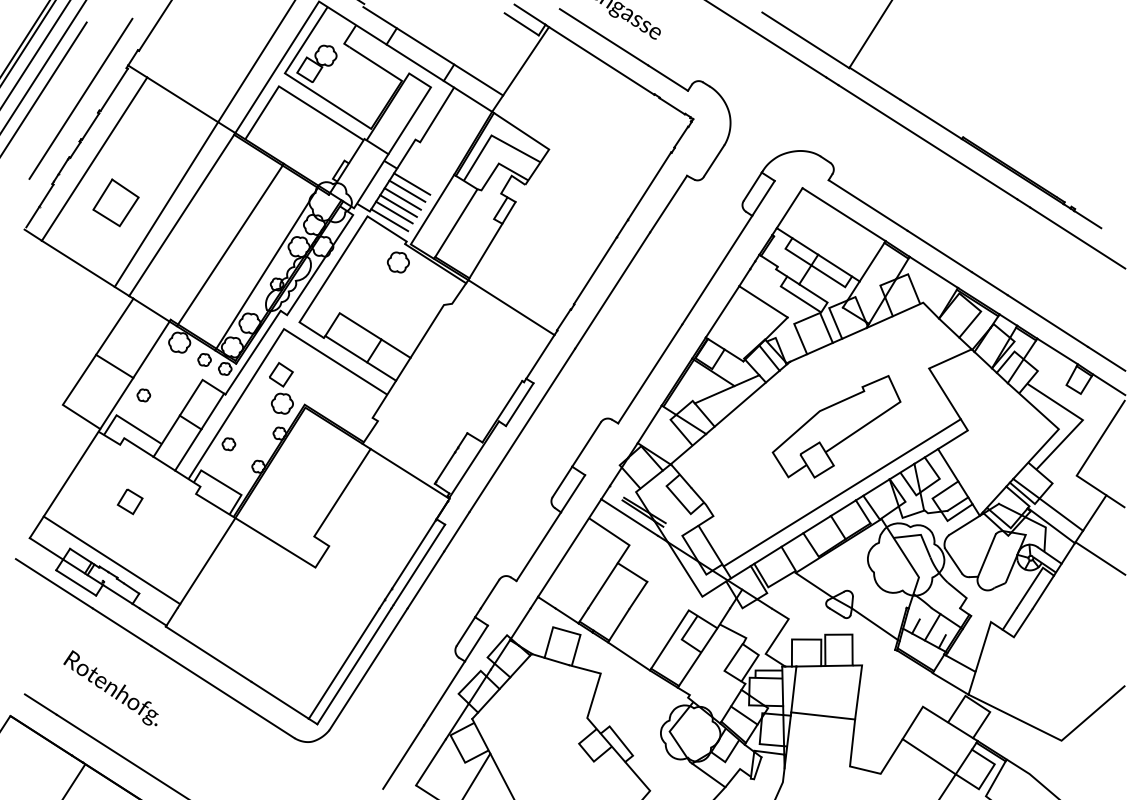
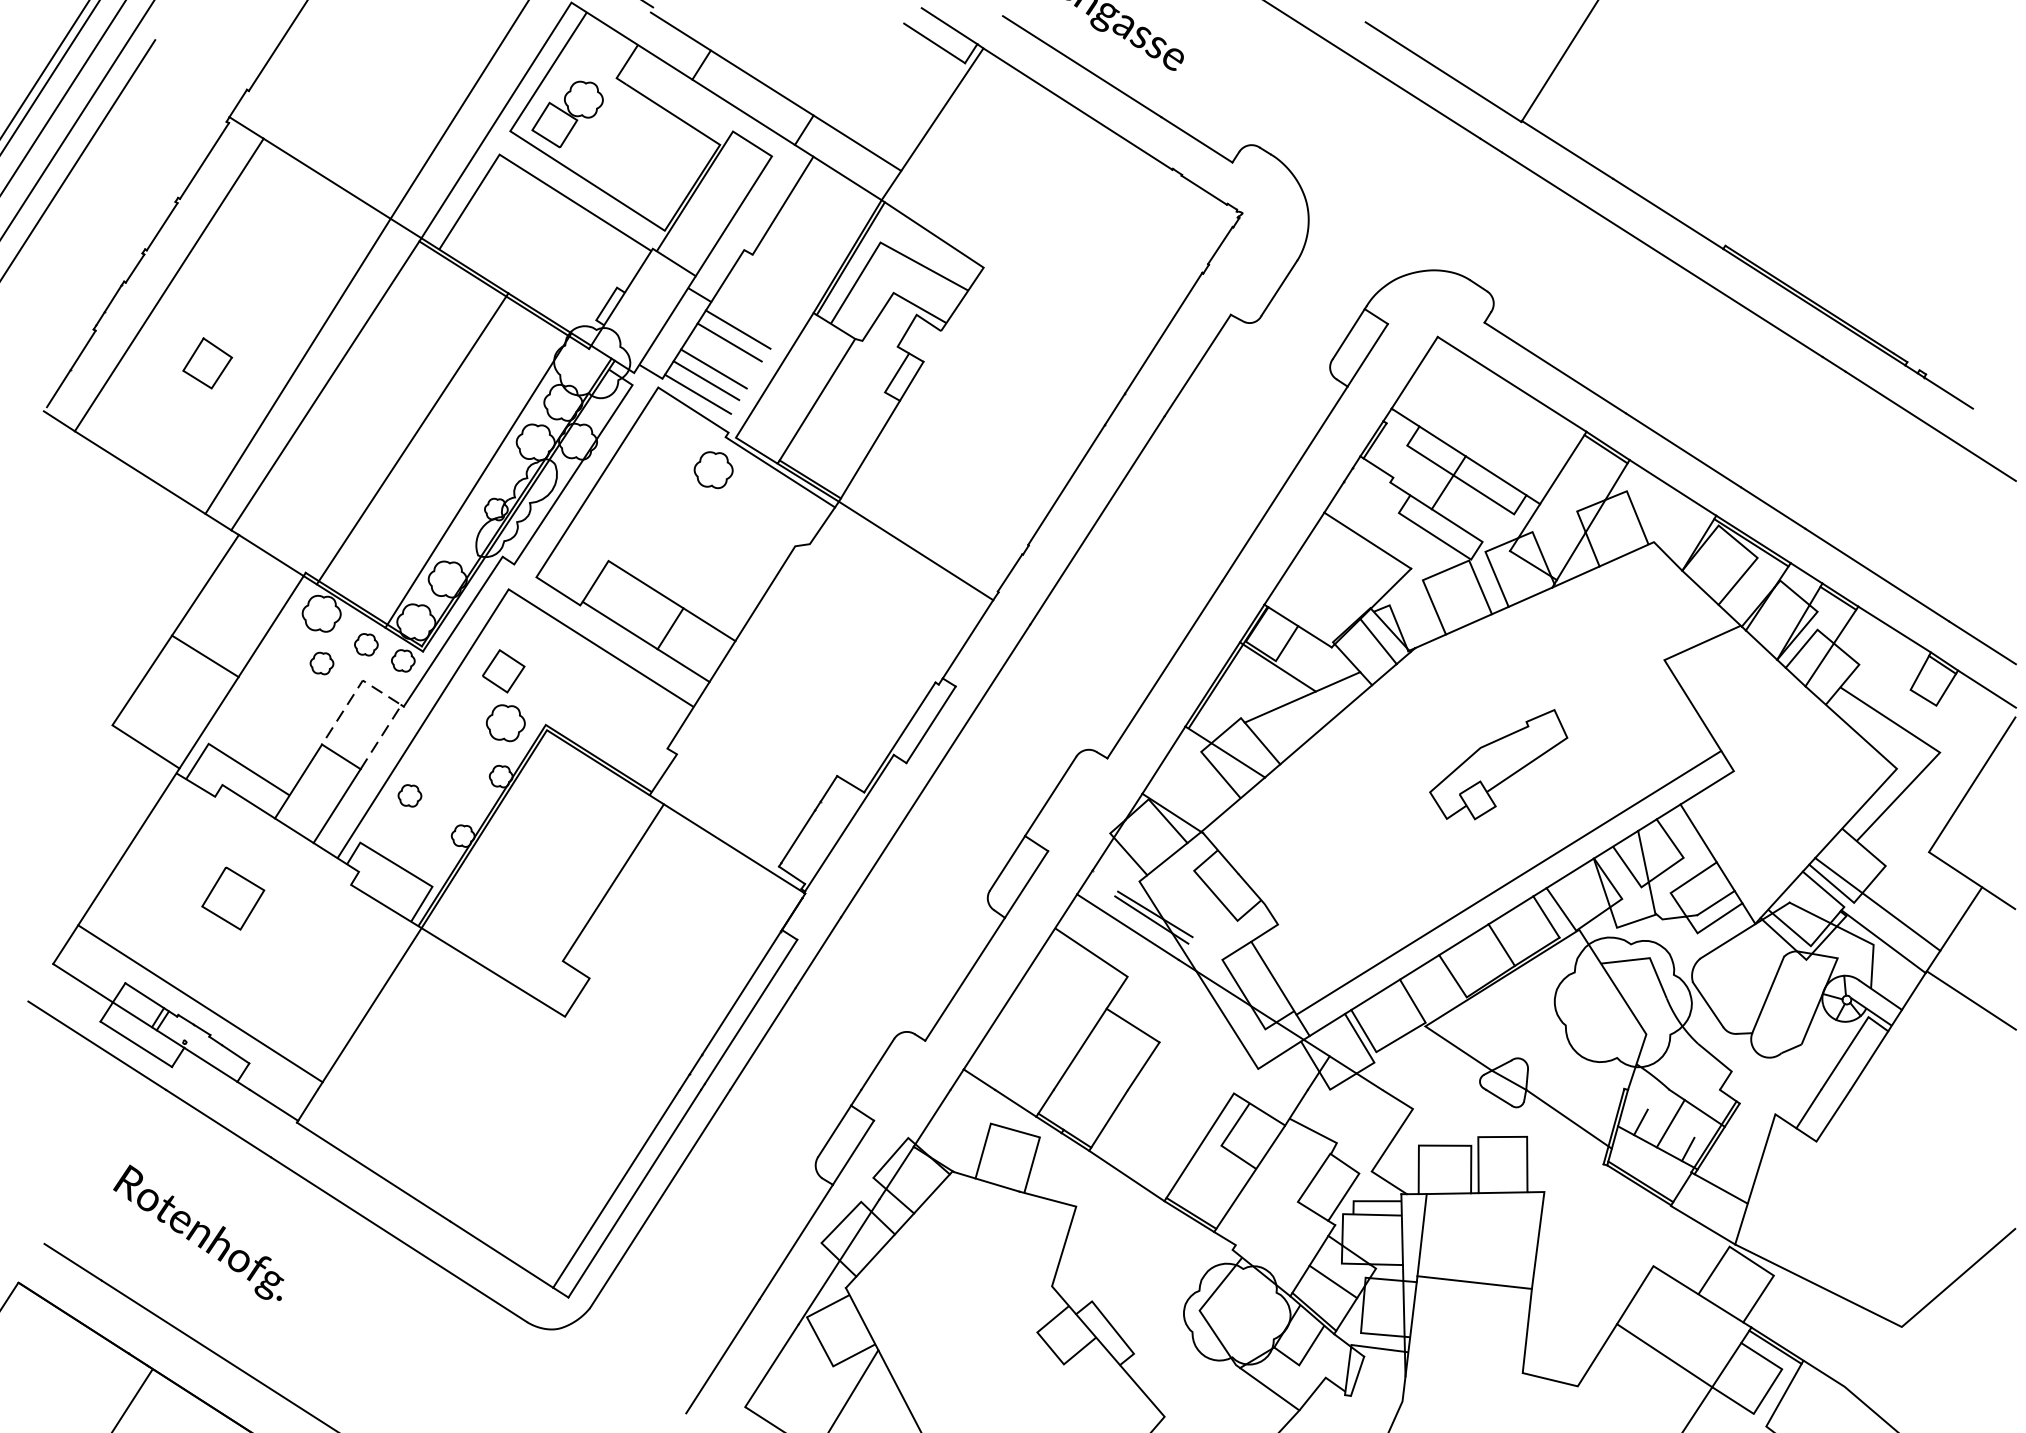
line: (80, 98) -> (144, 176), removed
line: (402, 198) -> (720, 355), removed
part: (115, 202) -> (206, 362), size x0.6
line: (213, 386) -> (382, 692), solid -> dashed
part: (143, 395) -> (321, 663), moved
part: (836, 426) -> (1498, 763), size x0.6
part: (129, 501) -> (231, 898), size x1.4

